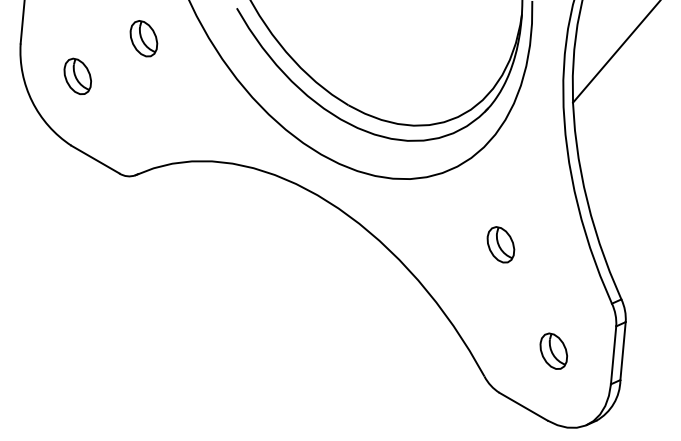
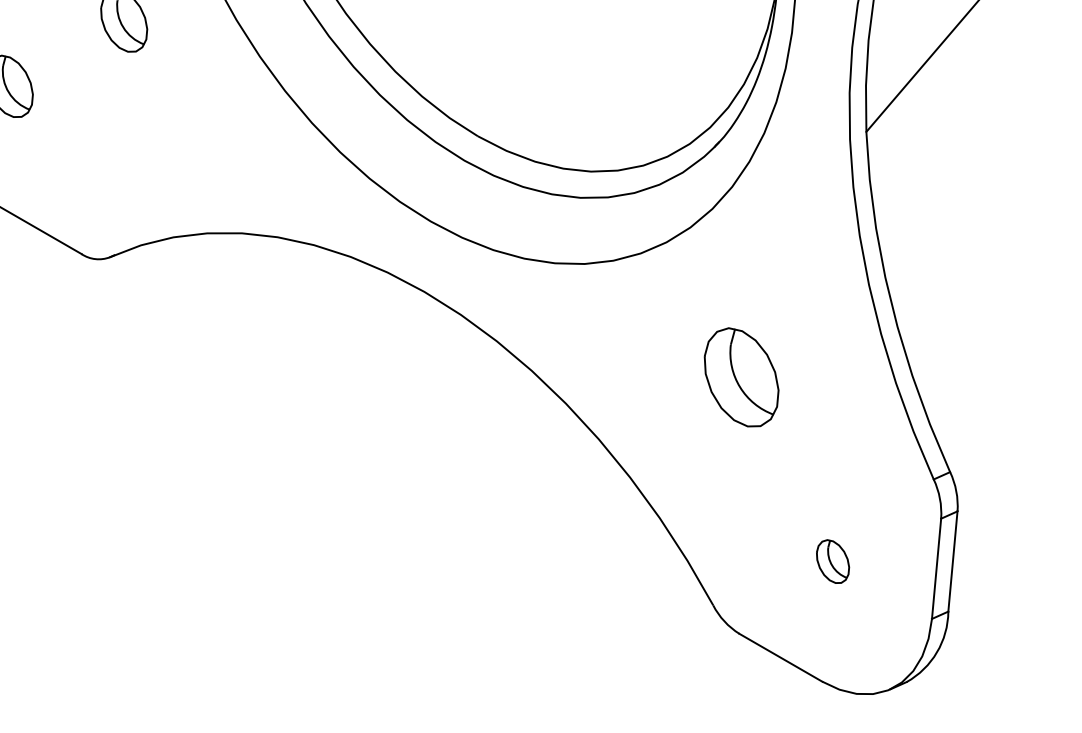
part: (500, 244) -> (740, 377), size x1.6
part: (553, 350) -> (832, 560), size x0.7

